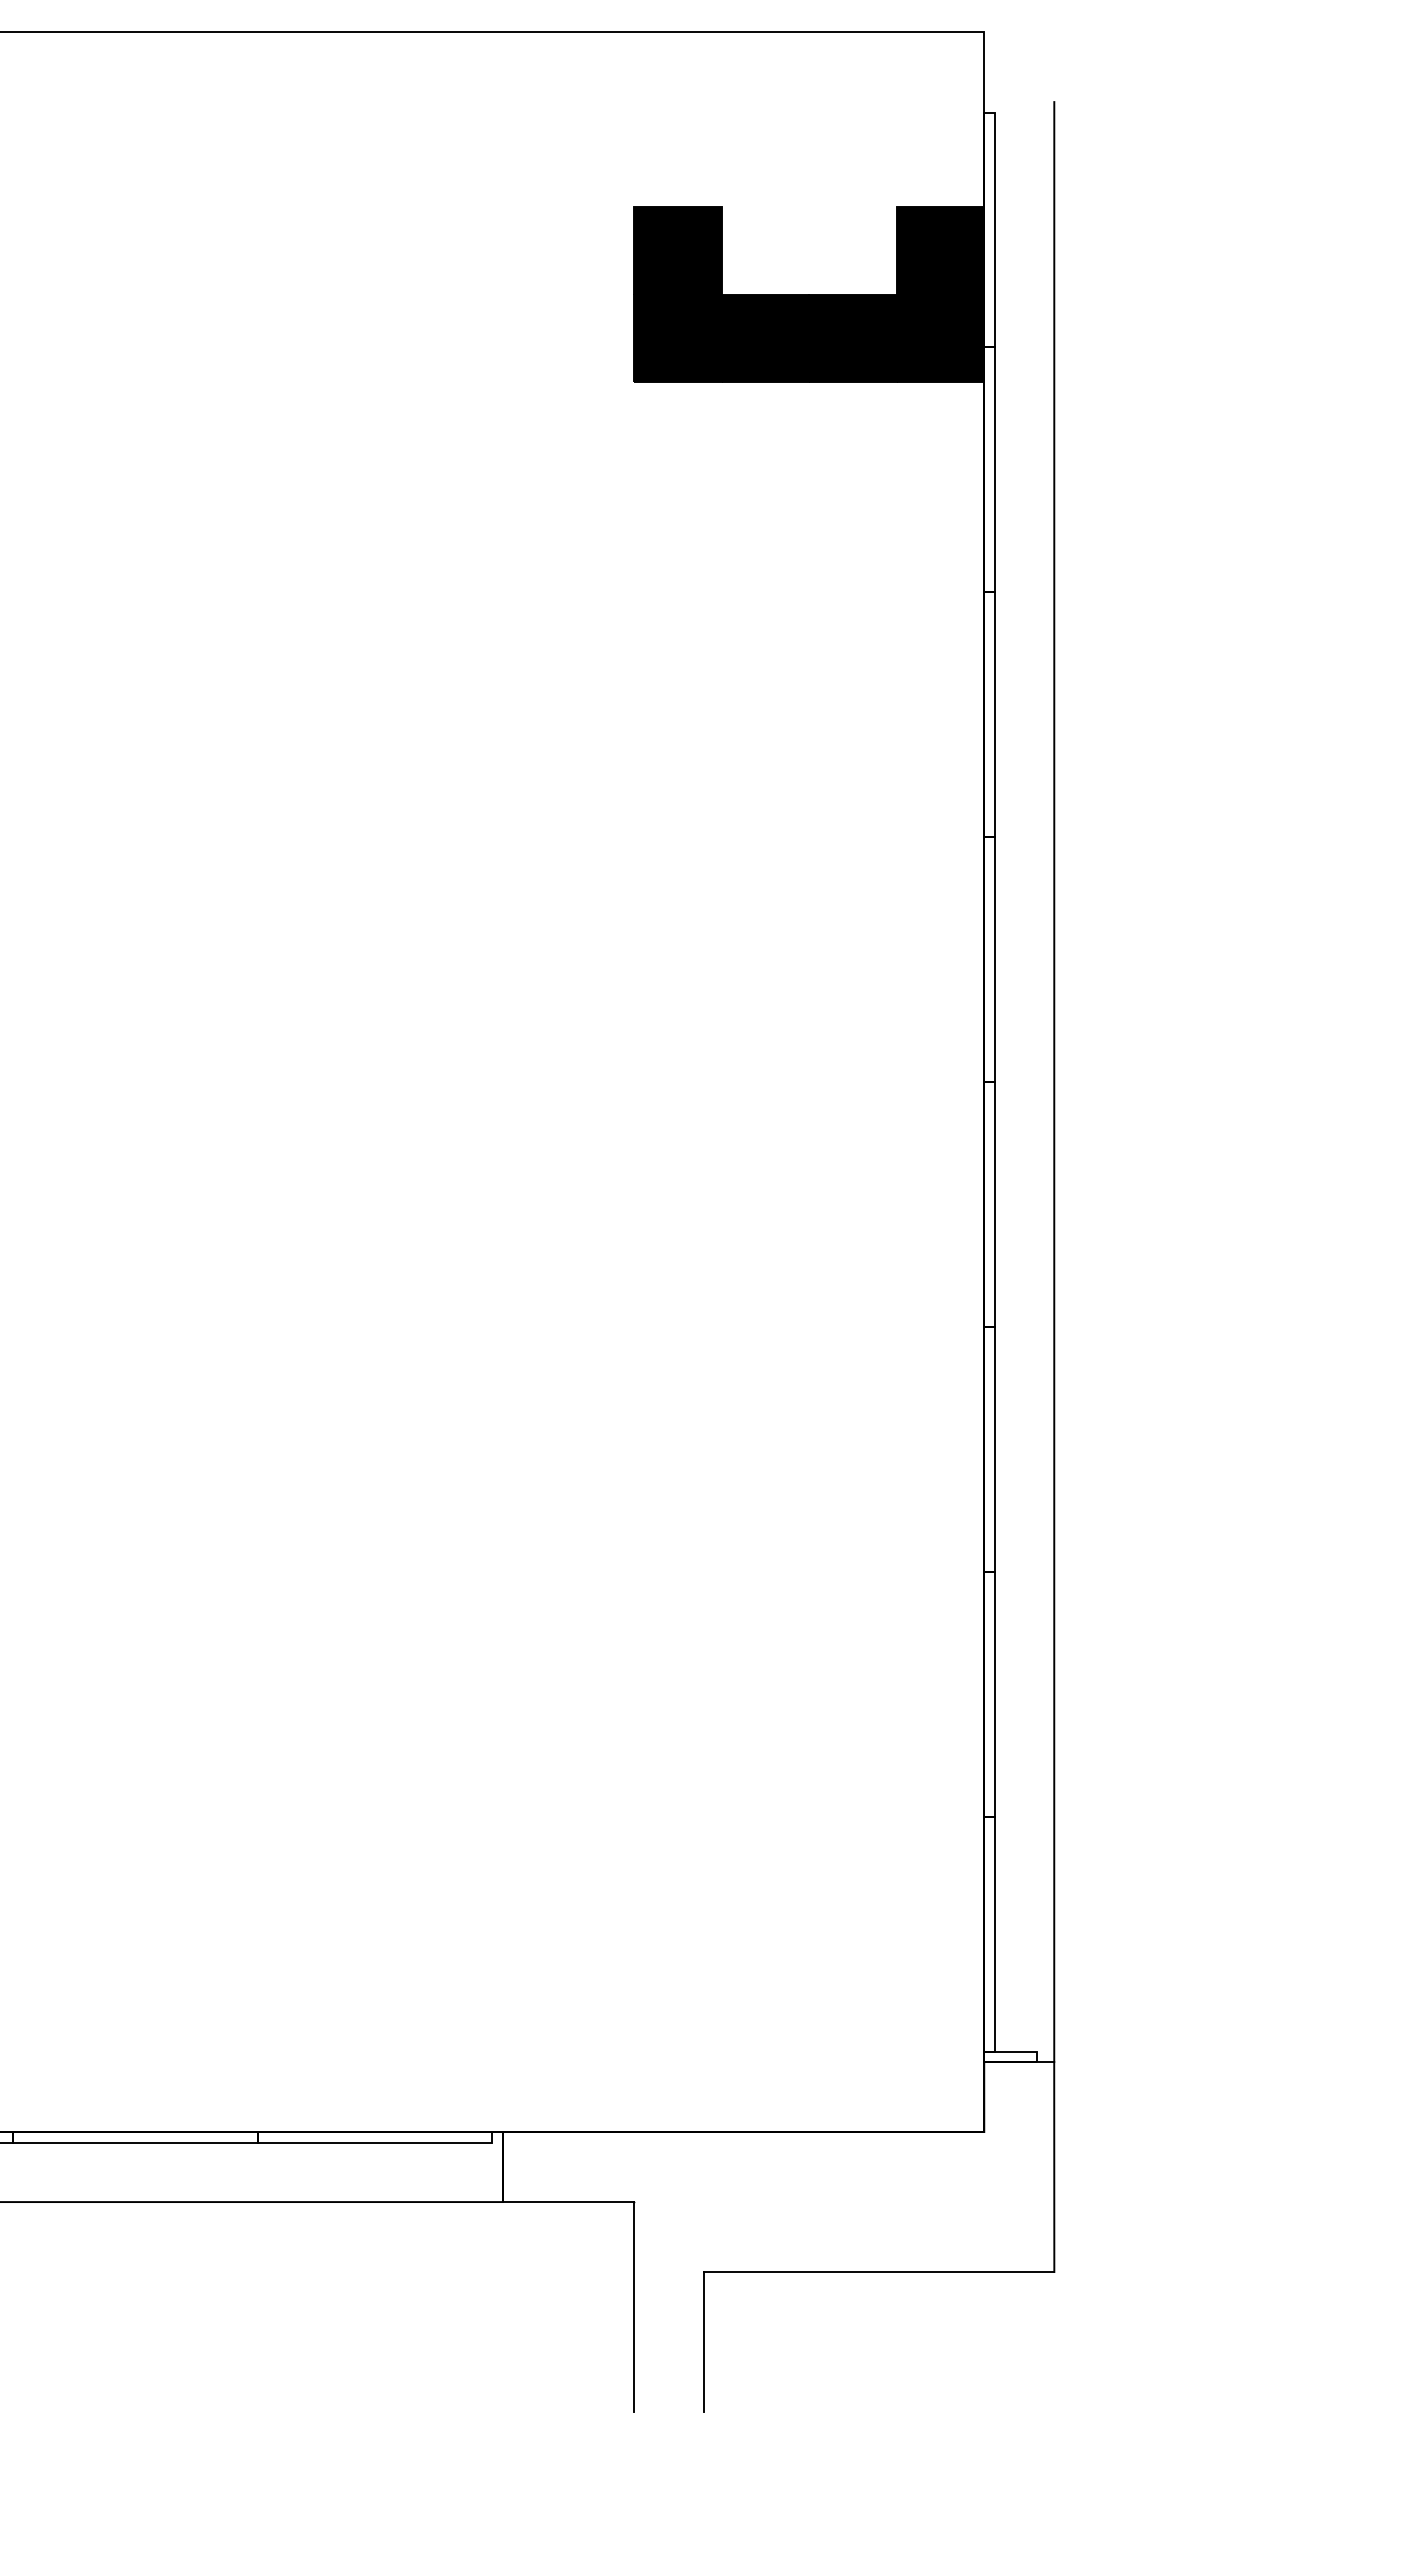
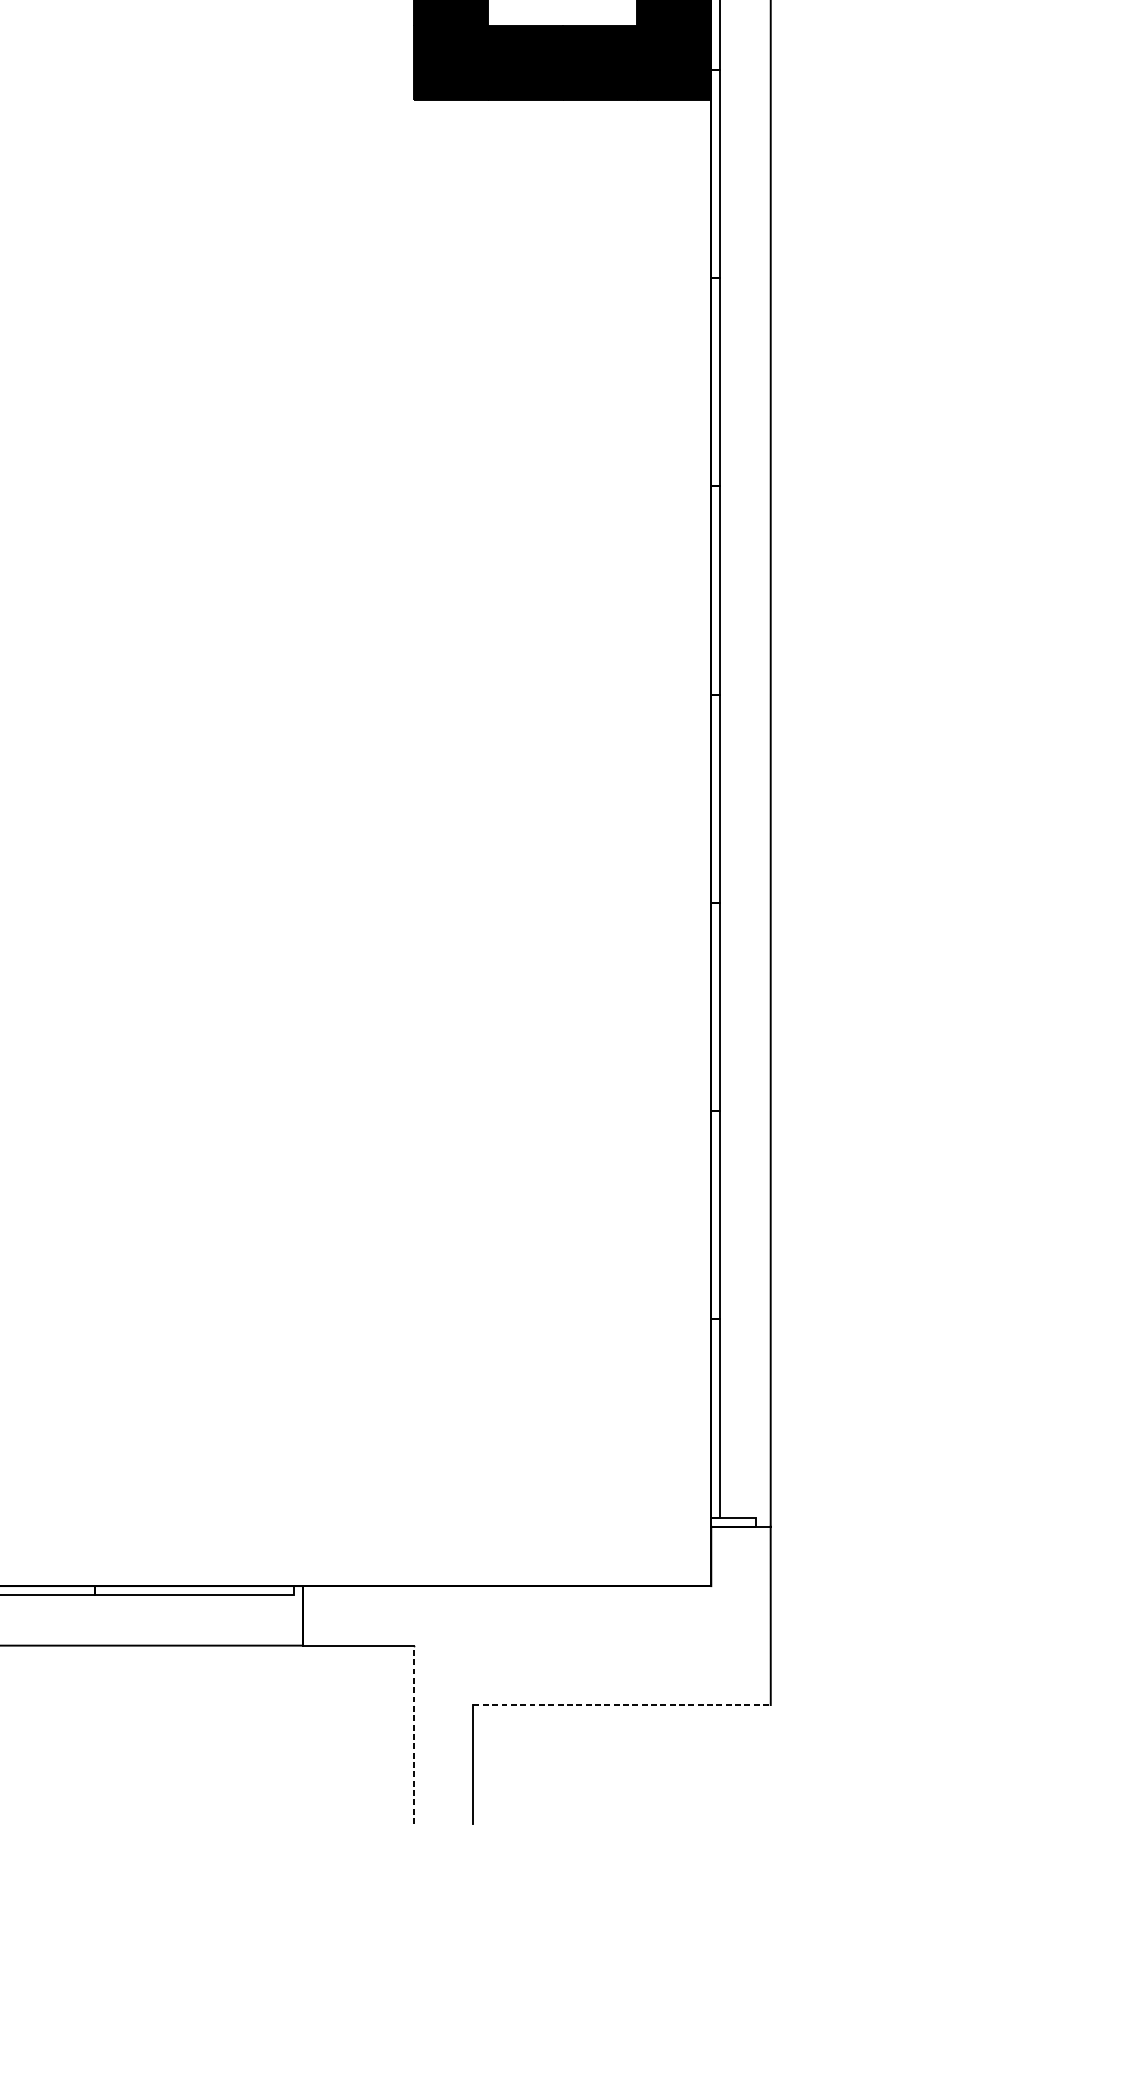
line: (879, 2272) -> (622, 1705), solid -> dashed
line: (634, 2306) -> (414, 1734), solid -> dashed

